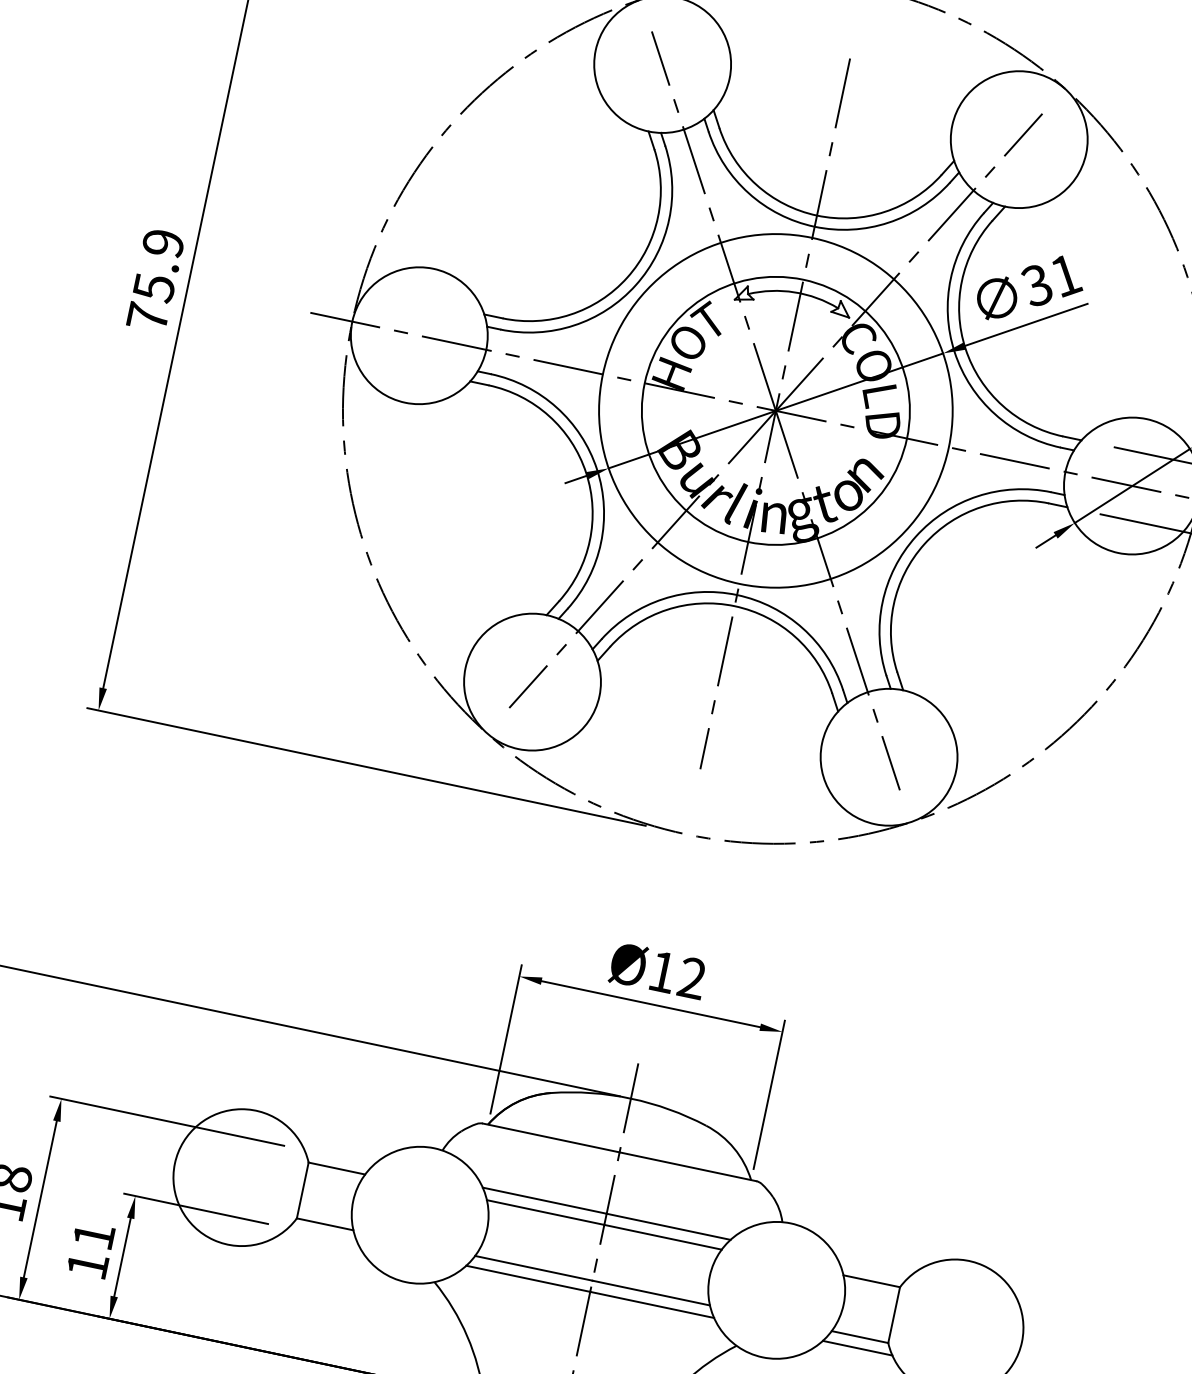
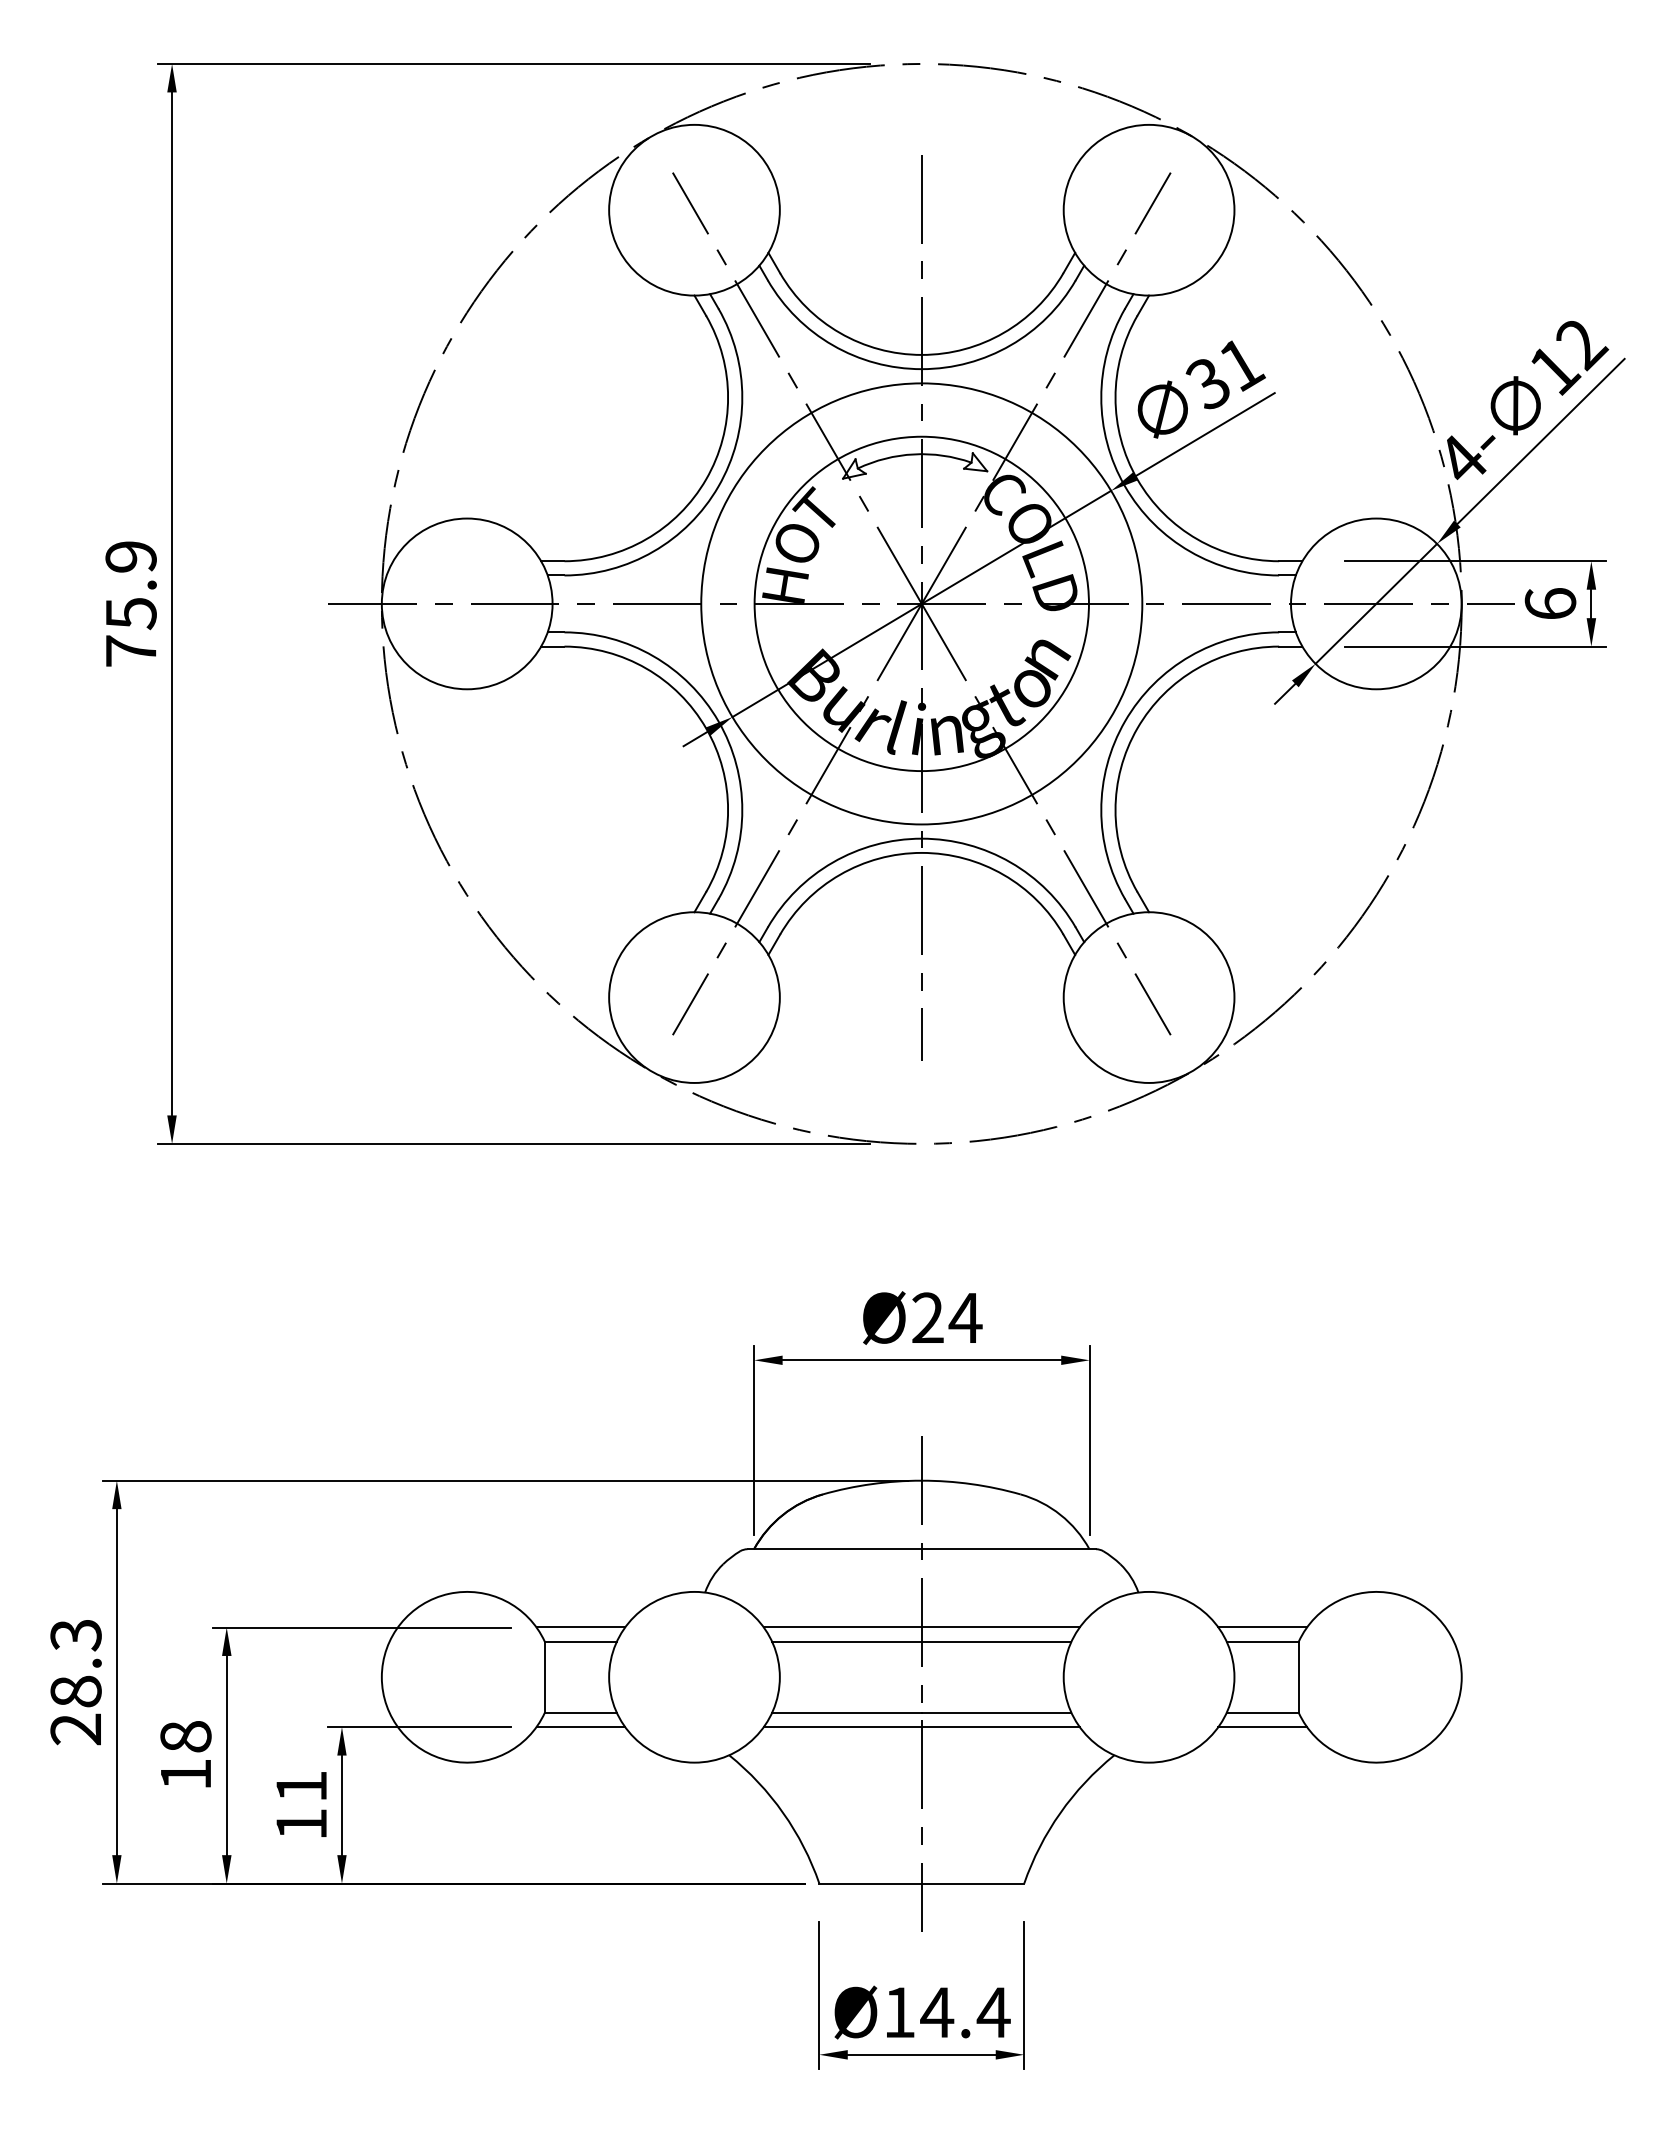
text: (678, 974) -> (947, 1317), Ø12 -> Ø24
line: (338, 1157) -> (580, 1627), added
line: (322, 1235) -> (580, 1727), added
line: (873, 1270) -> (1262, 1627), added

